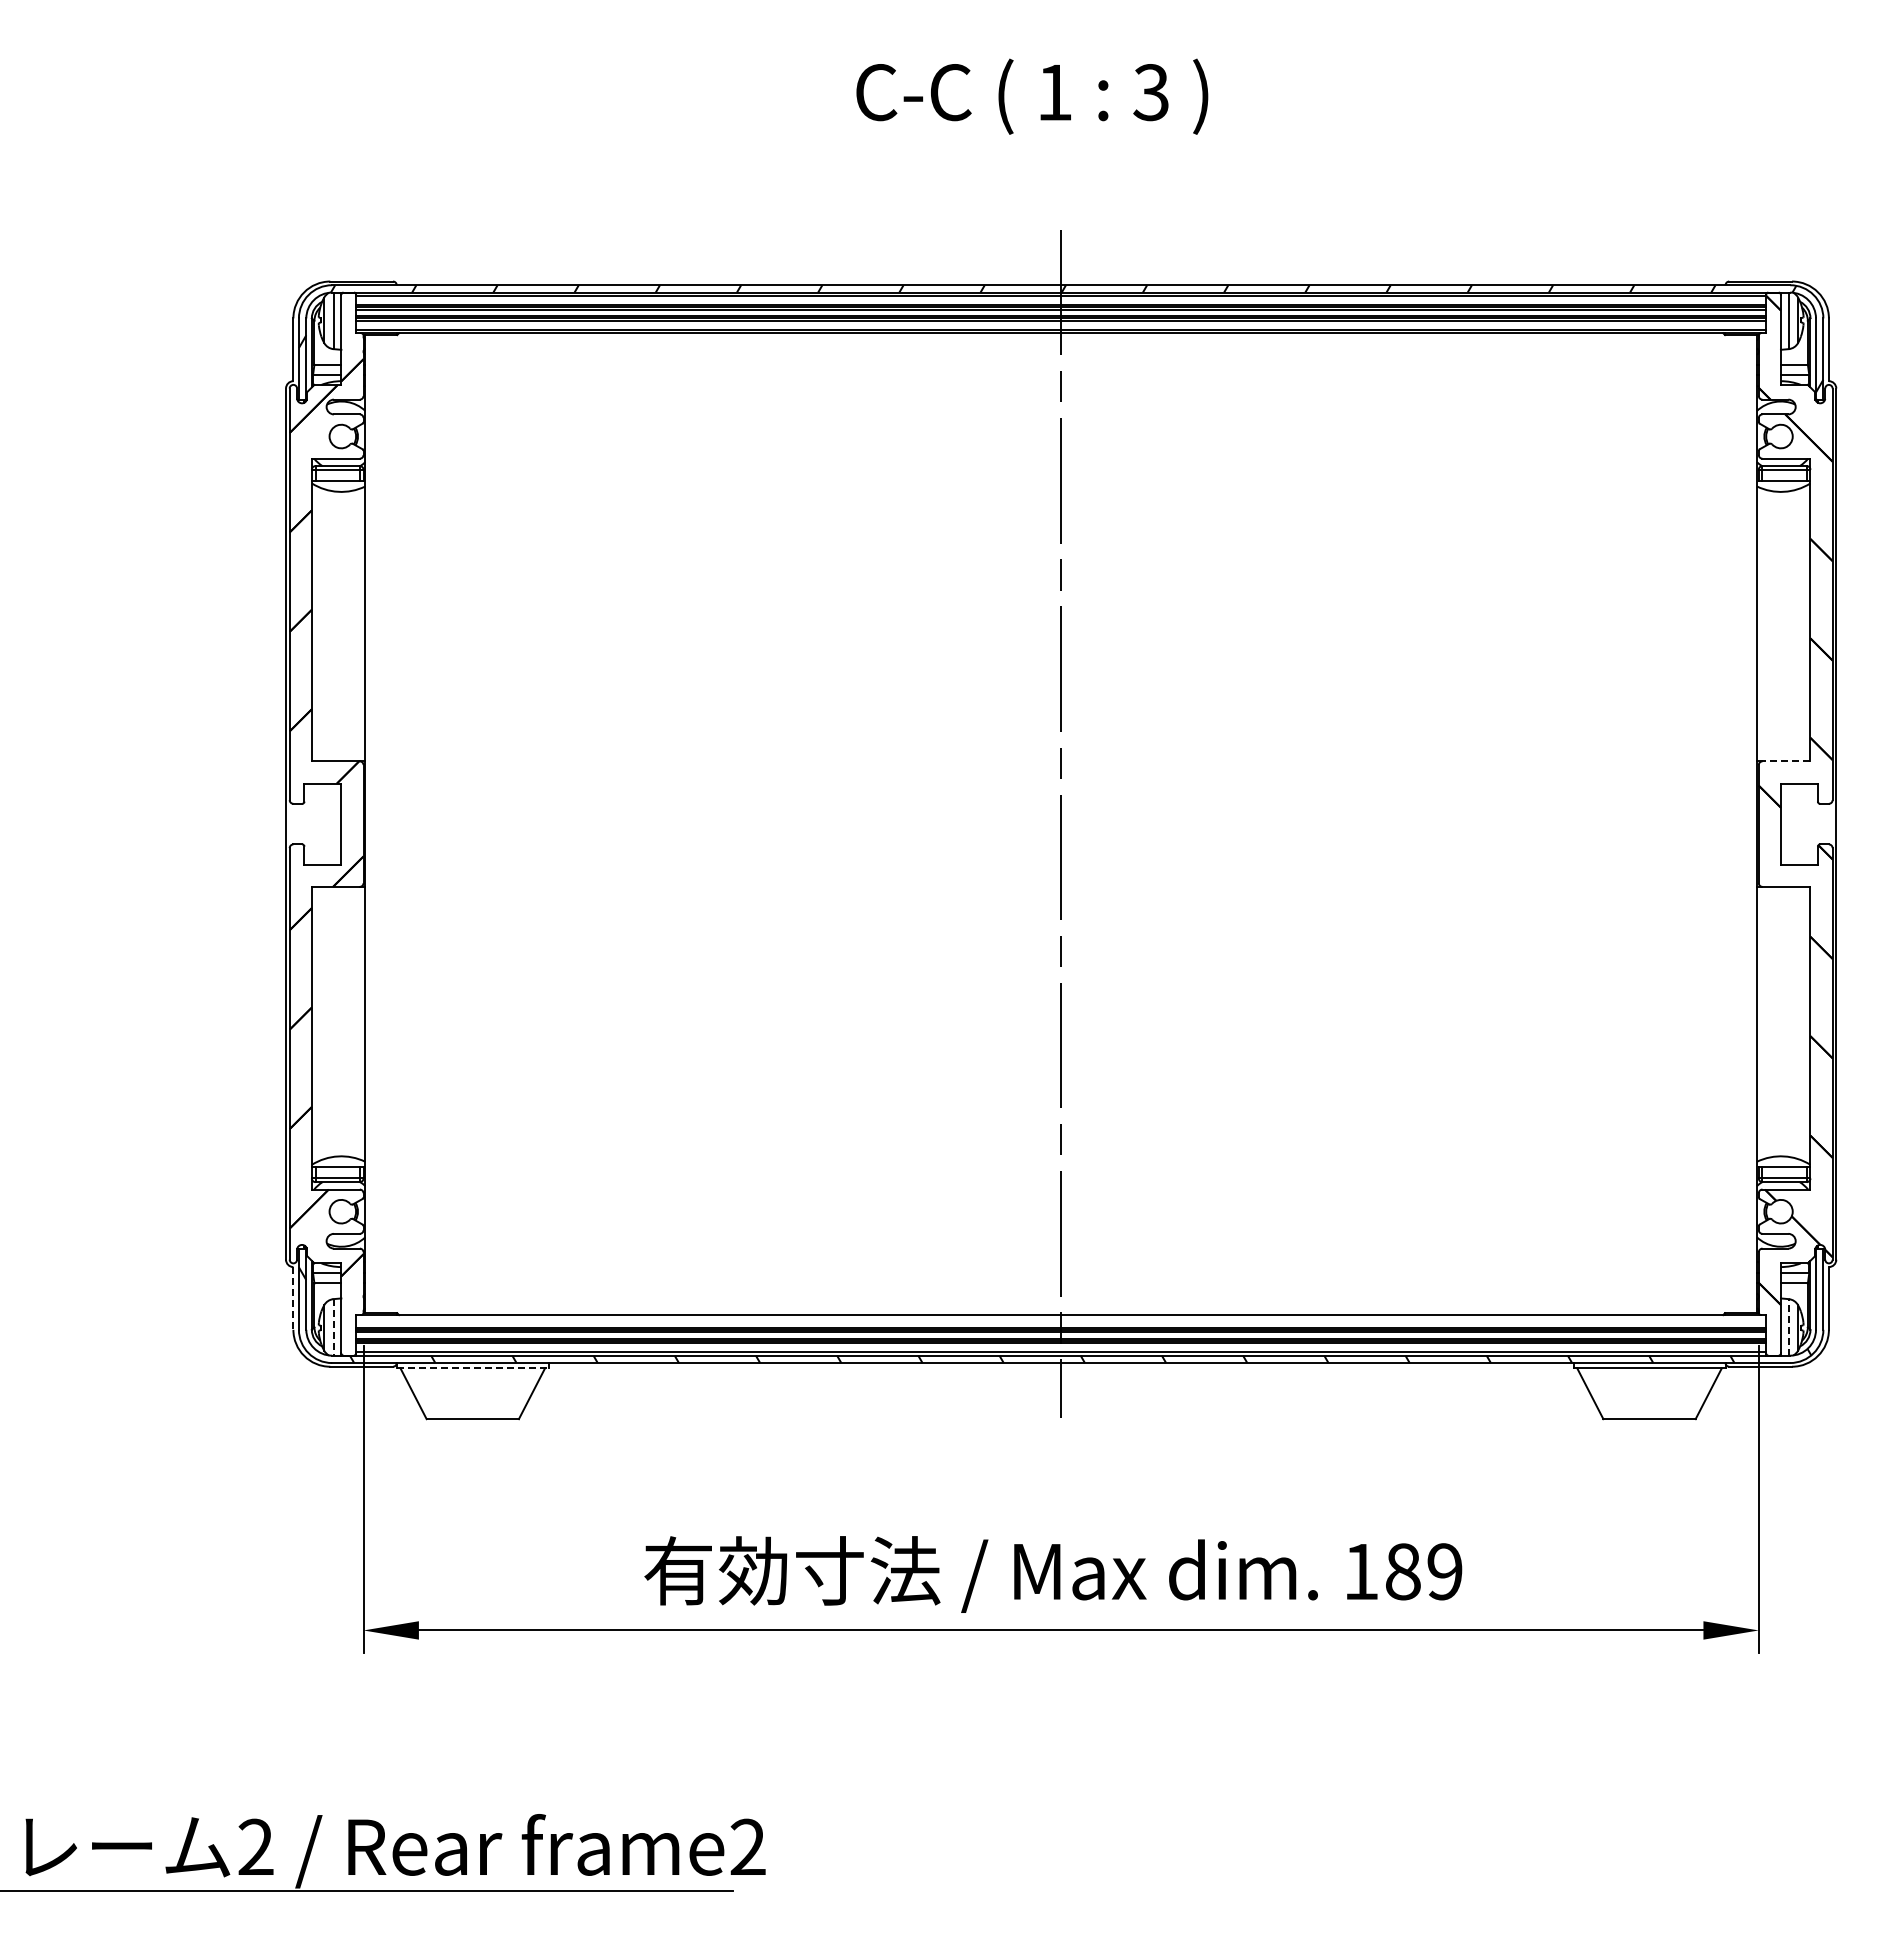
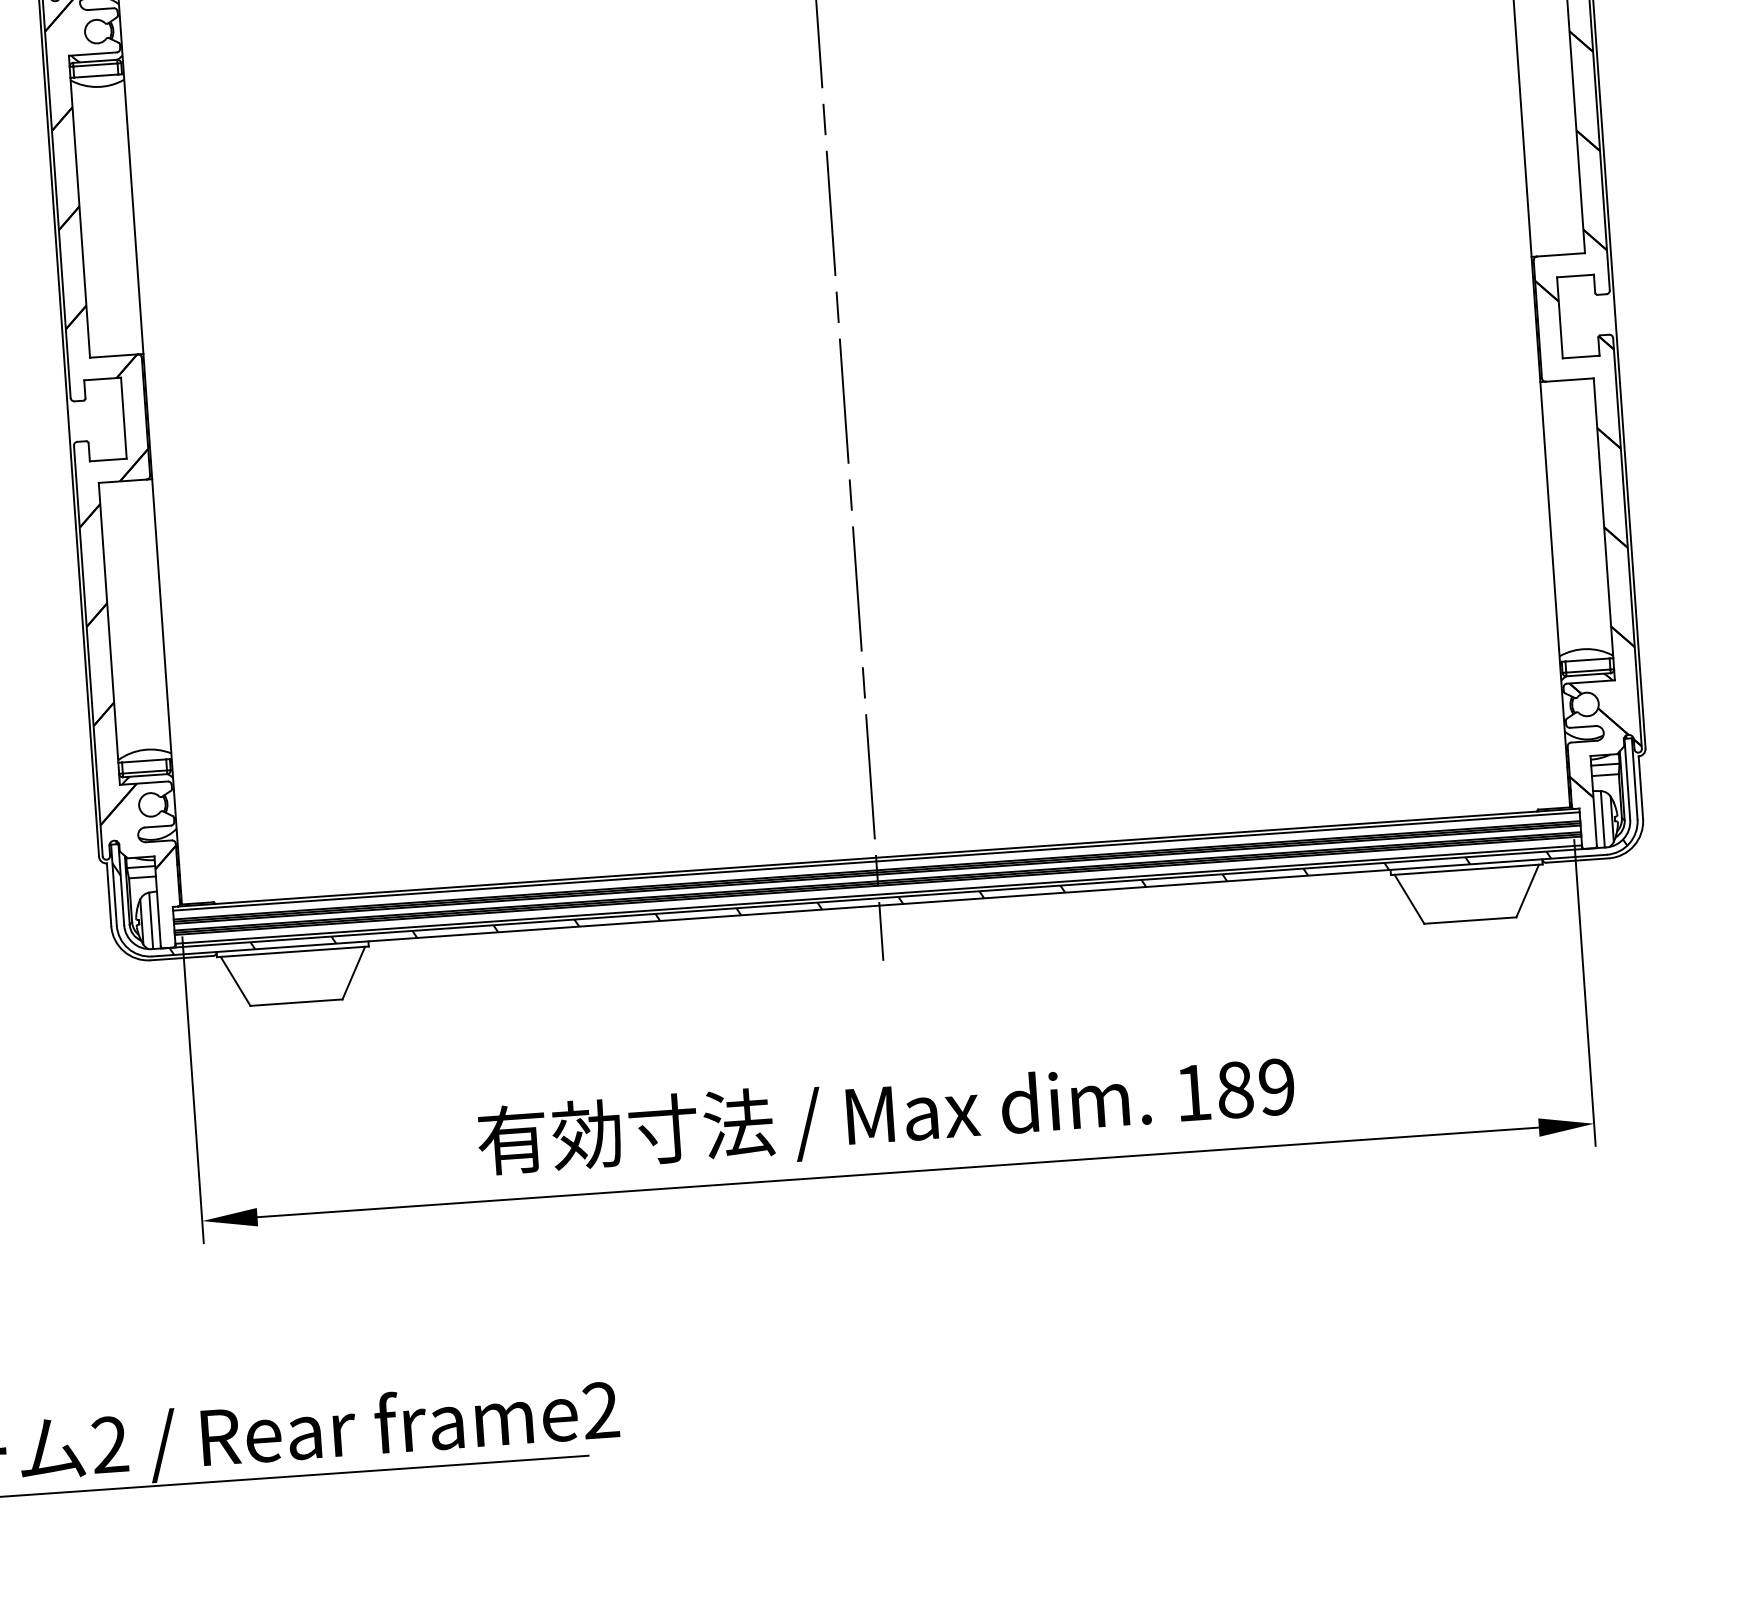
line: (1786, 761) -> (1561, 254), dashed -> solid
line: (293, 1298) -> (109, 894), dashed -> solid
line: (1061, 1318) -> (876, 861), added
line: (1788, 1326) -> (1602, 818), dashed -> solid
line: (333, 1327) -> (151, 920), dashed -> solid
line: (473, 1368) -> (293, 952), dashed -> solid

